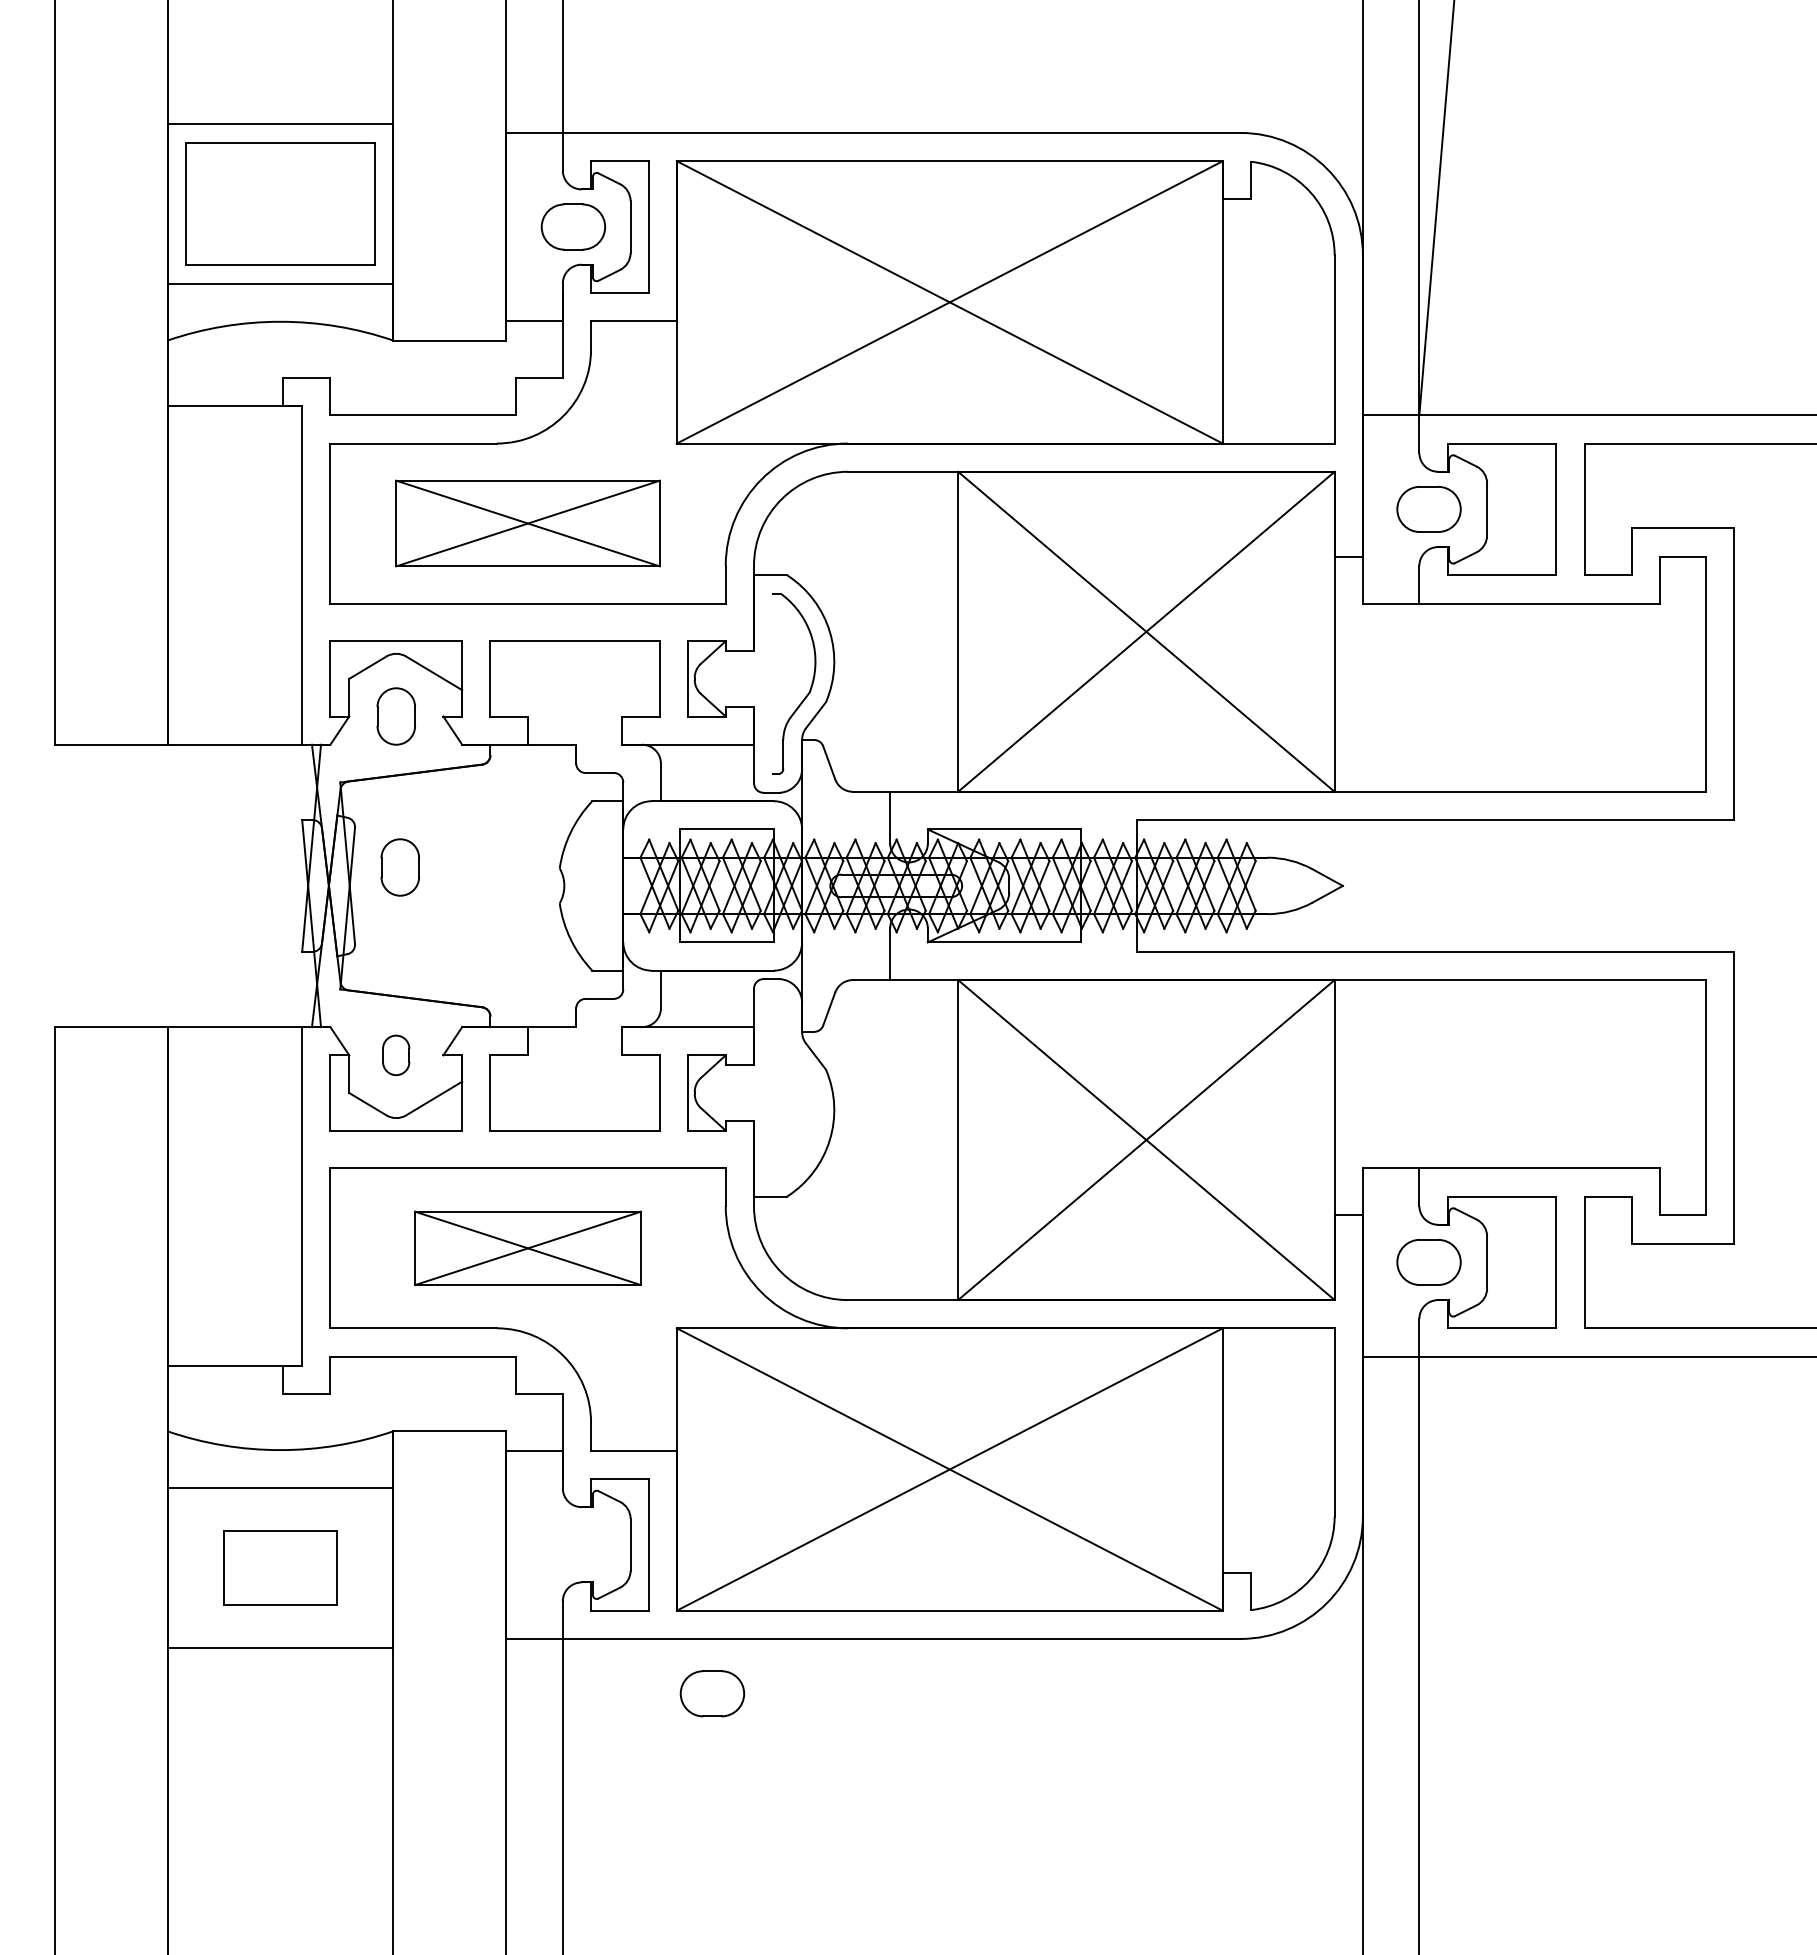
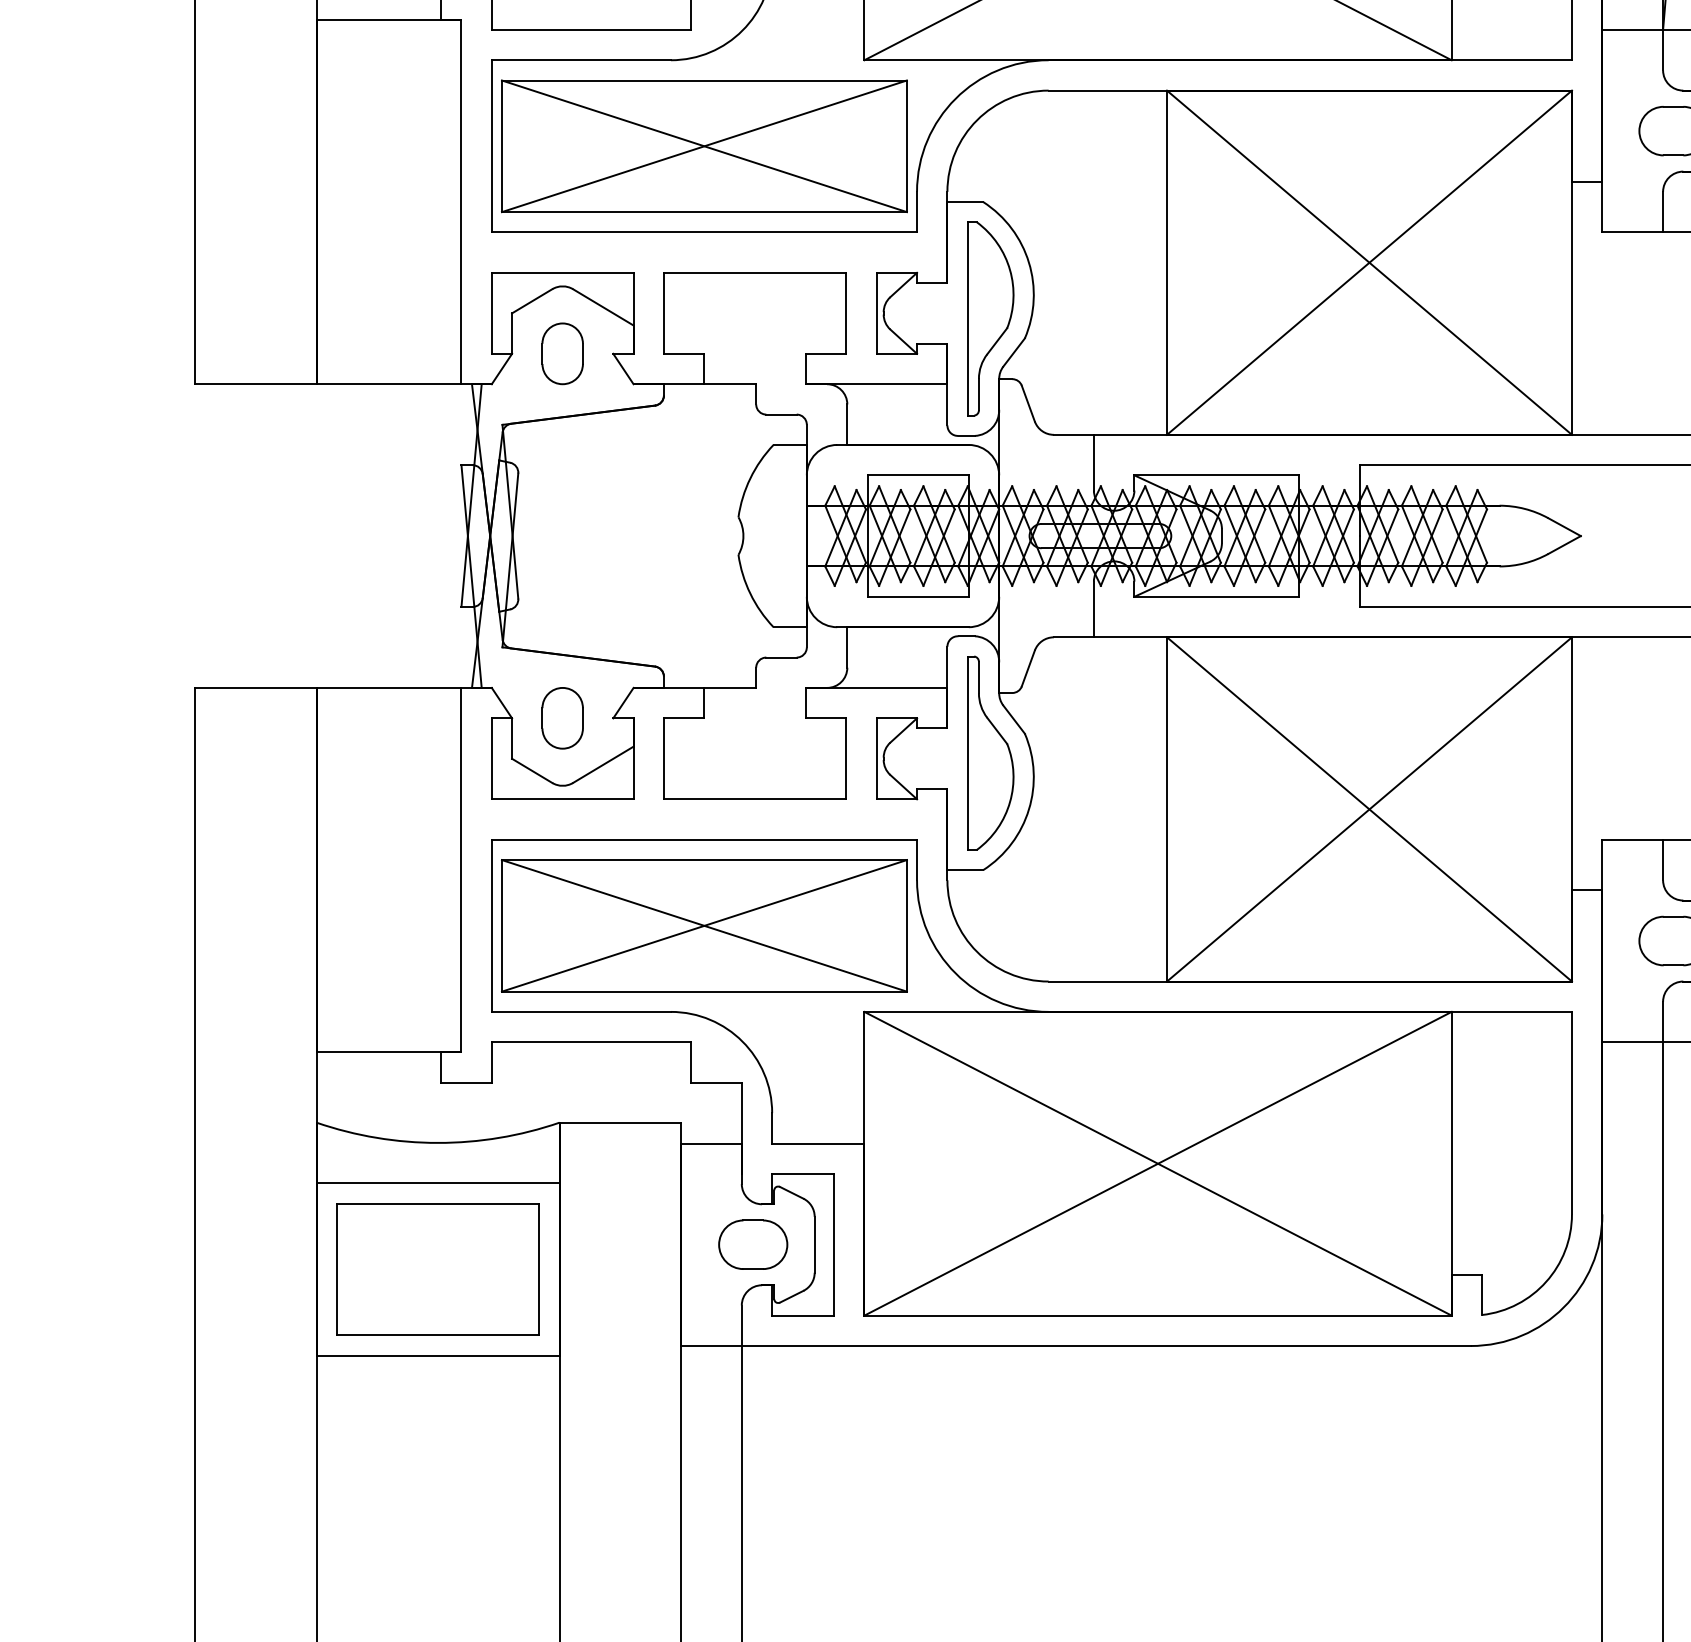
part: (527, 523) -> (703, 146), size x1.43
line: (772, 683) -> (967, 318), added
part: (399, 867) -> (566, 516), removed
part: (395, 1055) -> (561, 718), size x1.43
part: (794, 1087) -> (990, 752), added
part: (527, 1248) -> (703, 926), size x1.67
part: (280, 1567) -> (438, 1269), size x1.67
part: (712, 1693) -> (753, 1244), moved

